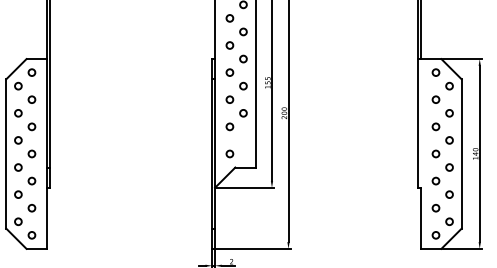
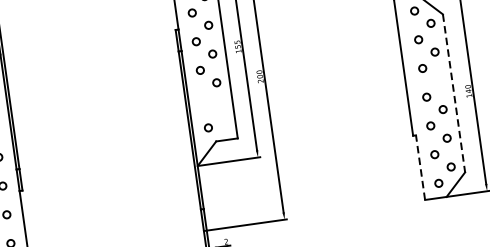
circle: (229, 126) -> (203, 98), removed
circle: (449, 140) -> (439, 80), removed
line: (461, 153) -> (453, 92), solid -> dashed
line: (421, 218) -> (420, 167), solid -> dashed

